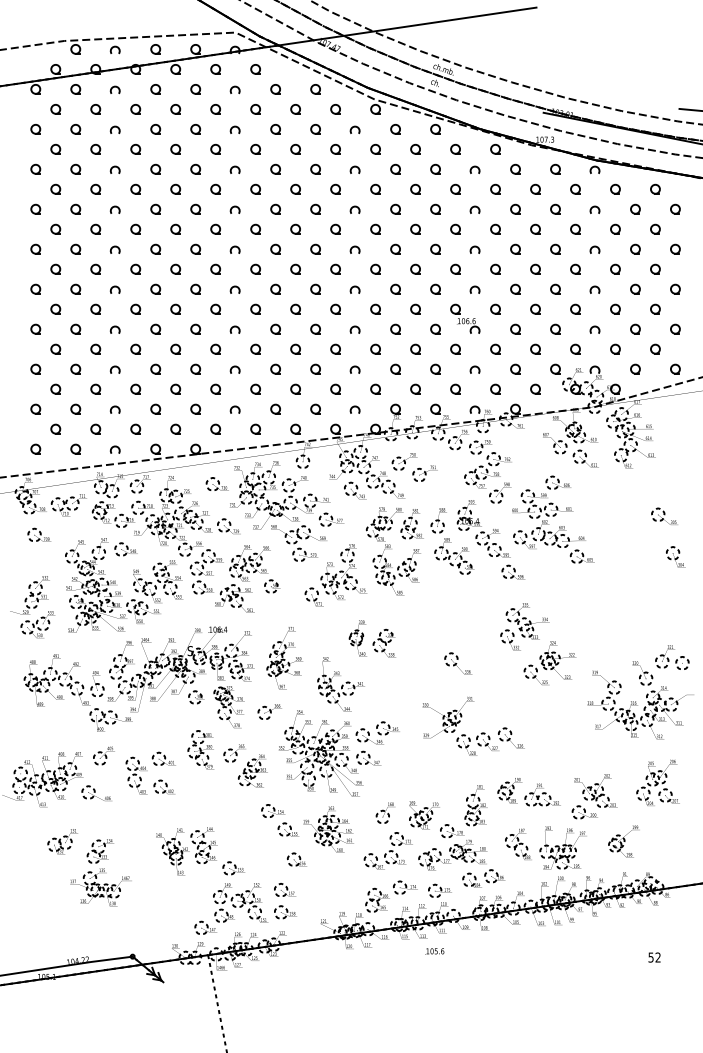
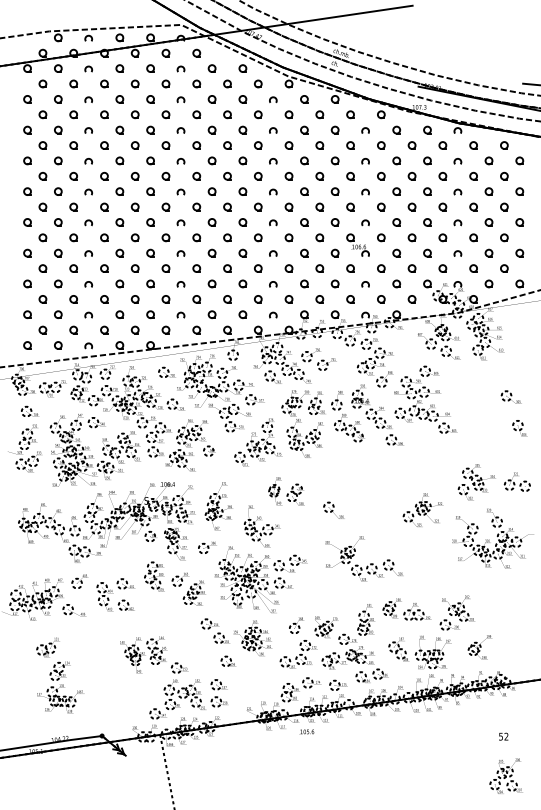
part: (32, 607) -> (25, 448), moved
part: (524, 626) -> (476, 481), moved
part: (672, 657) -> (517, 481), moved
part: (458, 663) -> (334, 510), moved
part: (657, 782) -> (505, 775), moved
part: (100, 872) -> (60, 687), moved
text: (434, 951) -> (306, 732), moved

